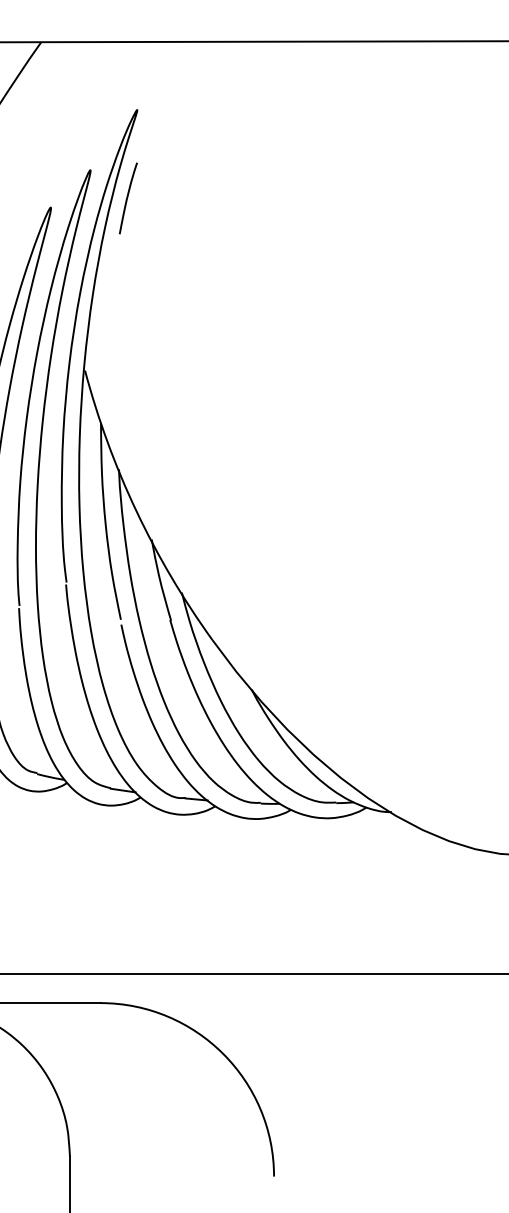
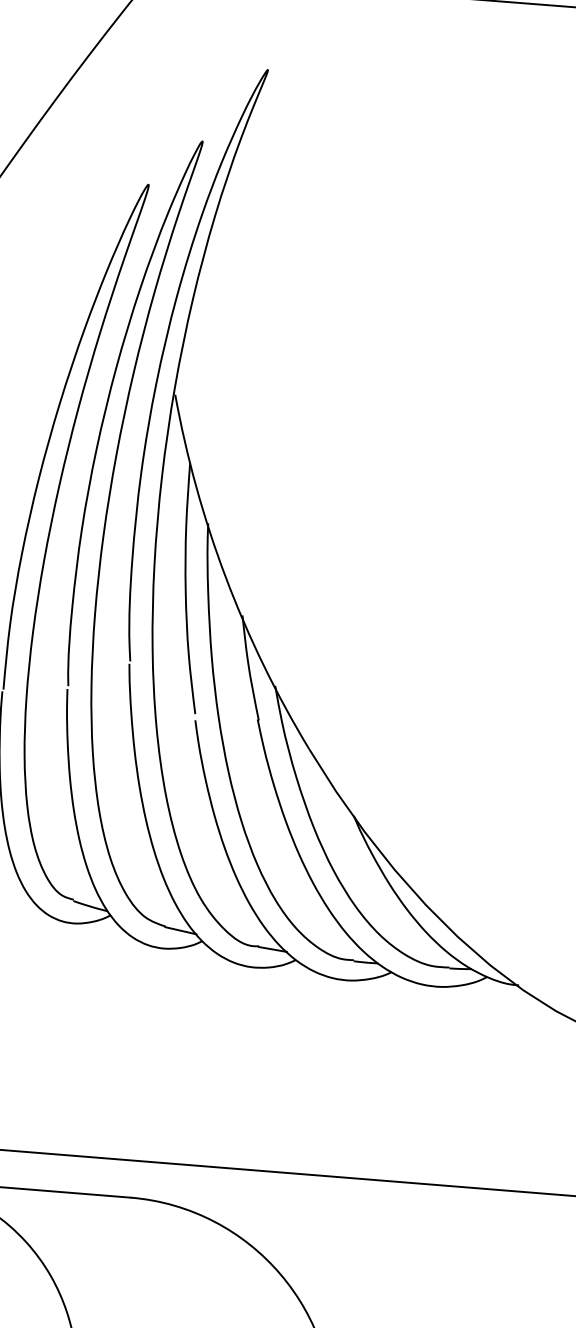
curve: (128, 197) -> (247, 179), removed

